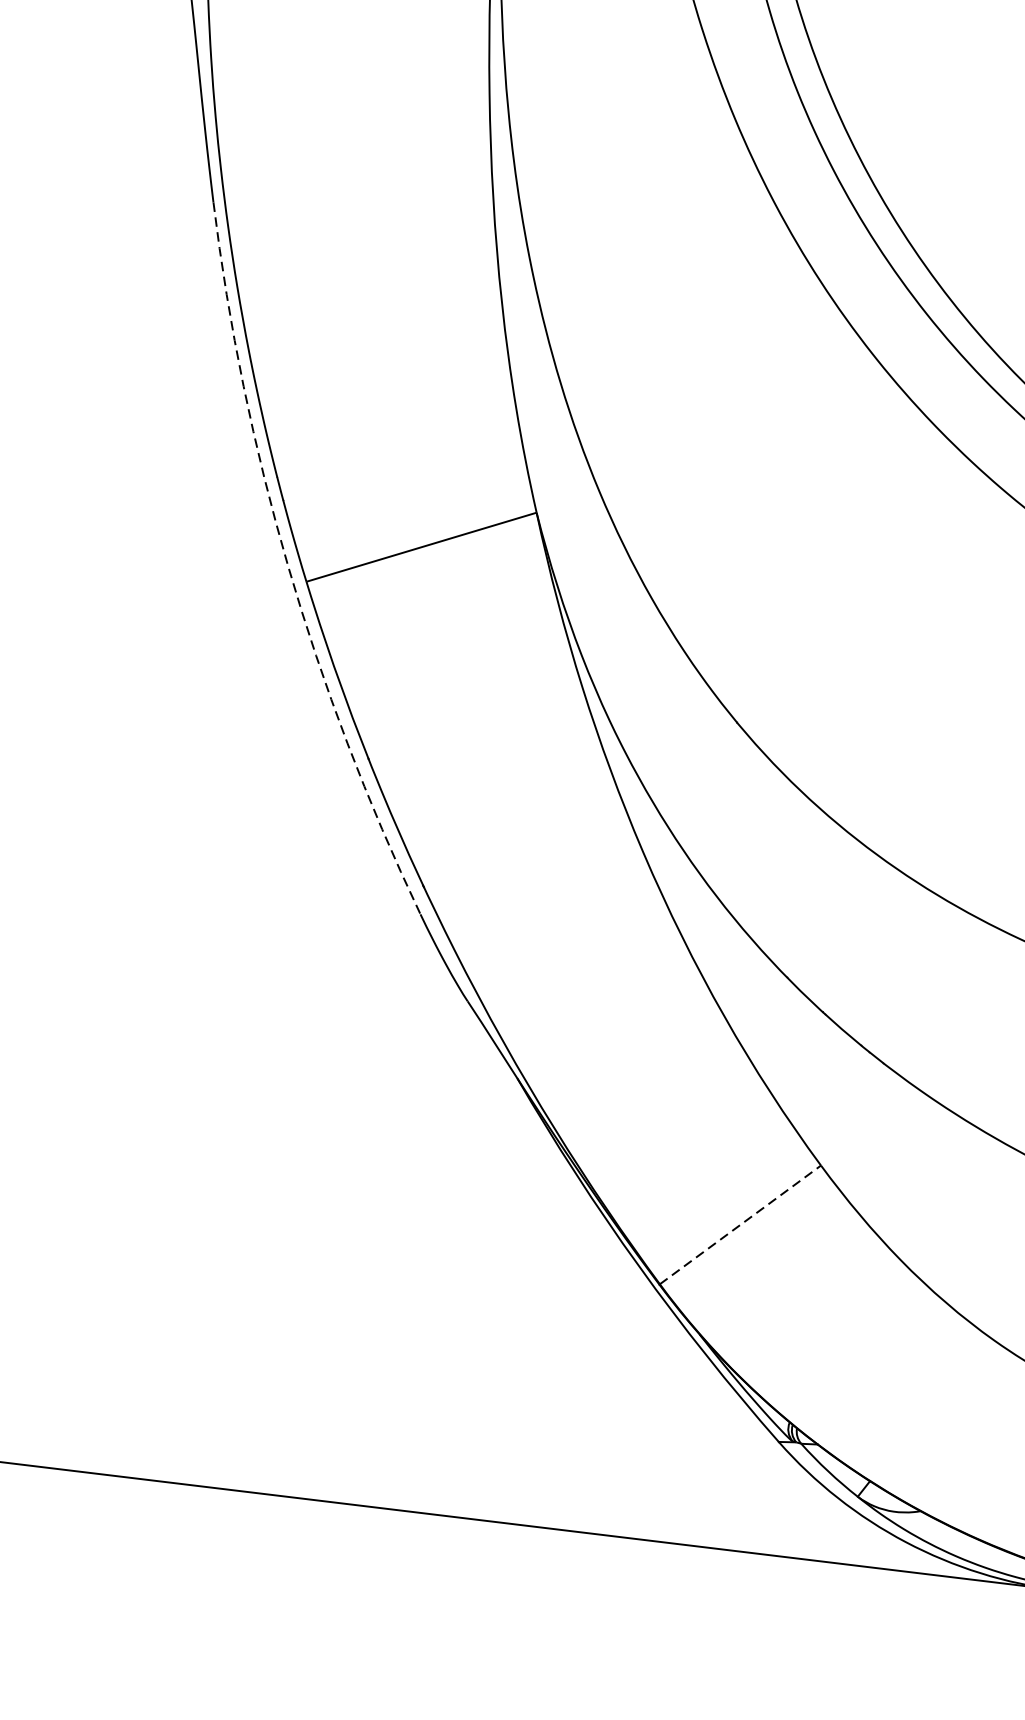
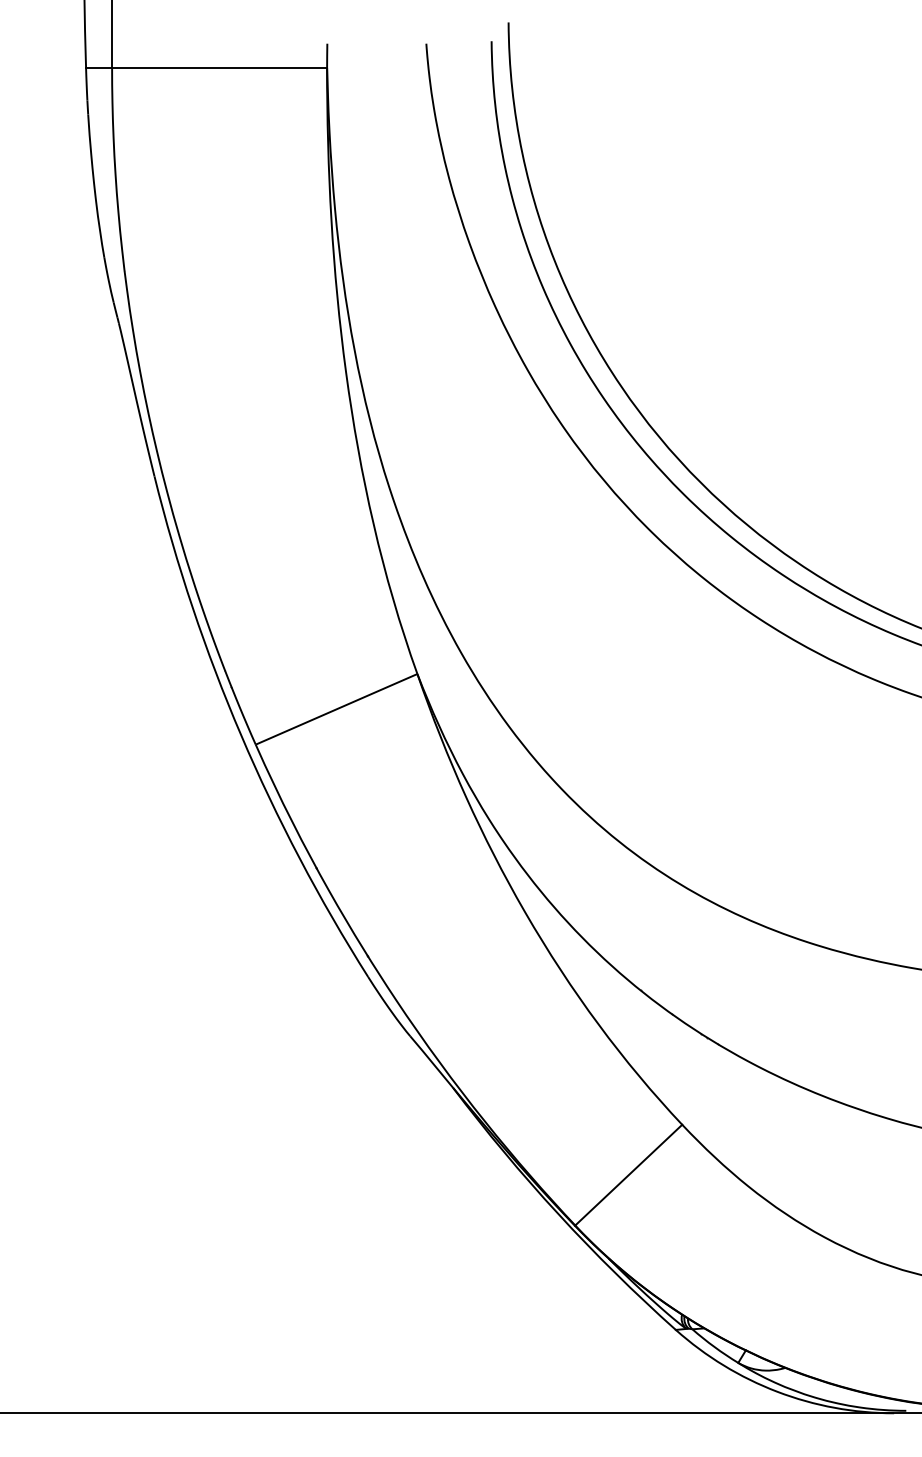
arc: (288, 567) -> (241, 735), dashed -> solid
line: (741, 1224) -> (629, 1174), dashed -> solid

